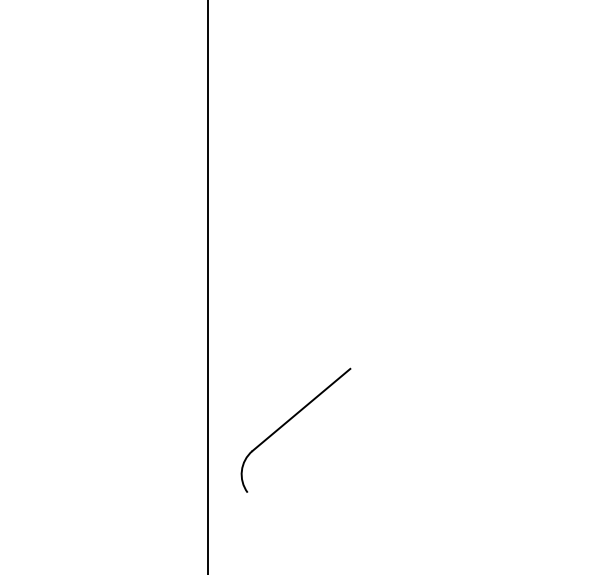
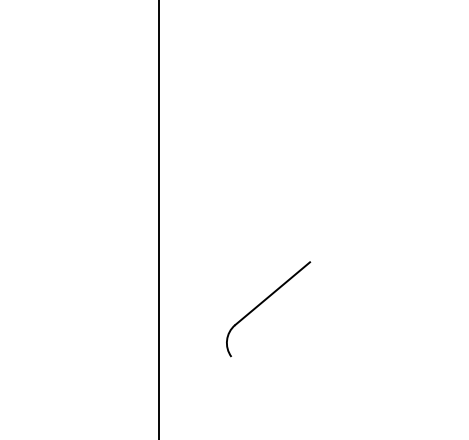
part: (288, 422) -> (262, 303), moved

